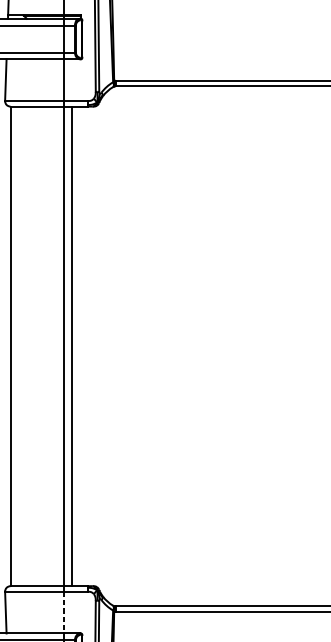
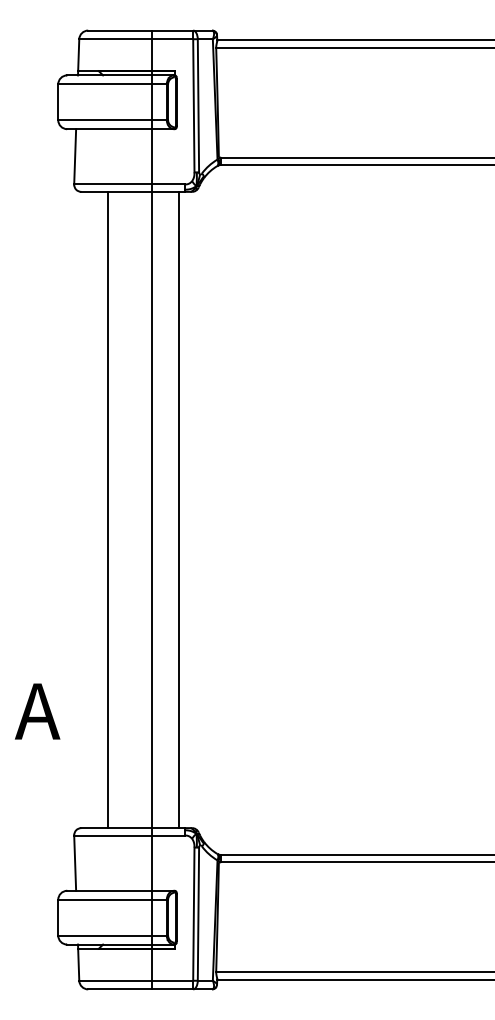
line: (11, 346) -> (107, 509), moved
line: (72, 346) -> (179, 509), moved
line: (64, 612) -> (152, 863), dashed -> solid

